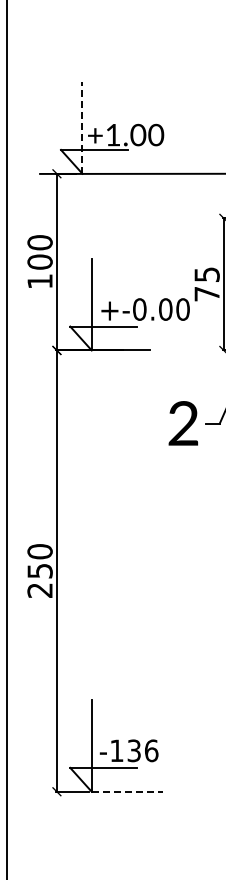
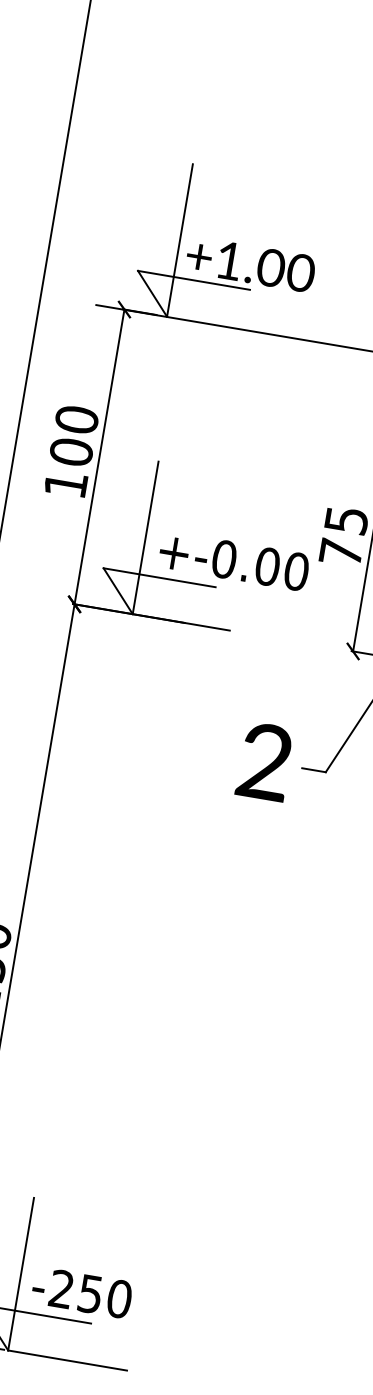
line: (82, 128) -> (179, 241), dashed -> solid
text: (134, 750) -> (91, 1293), -136 -> -250
line: (127, 791) -> (67, 1360), dashed -> solid

